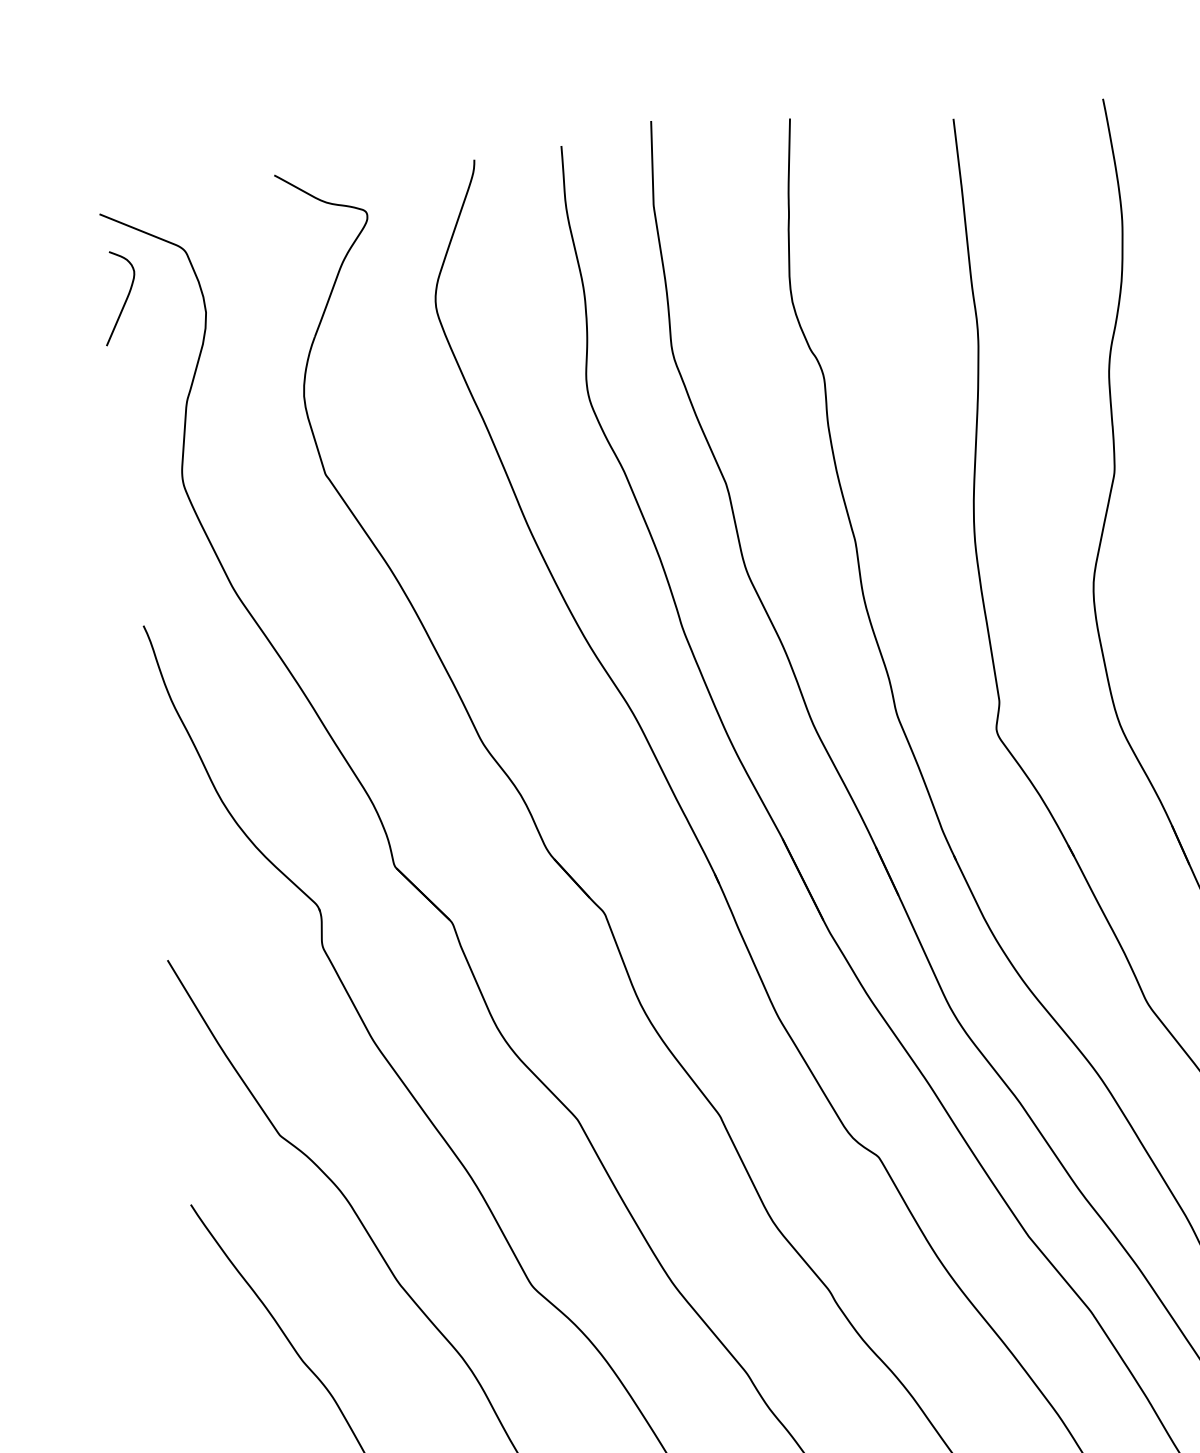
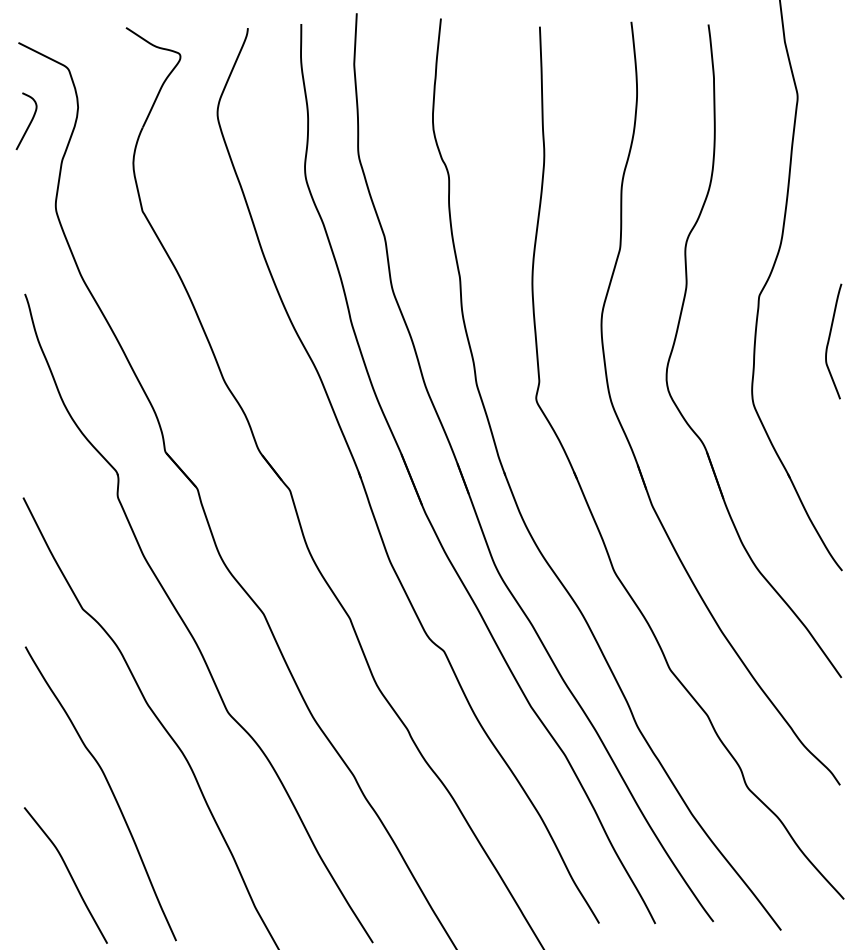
curve: (124, 299) -> (29, 122), moved

